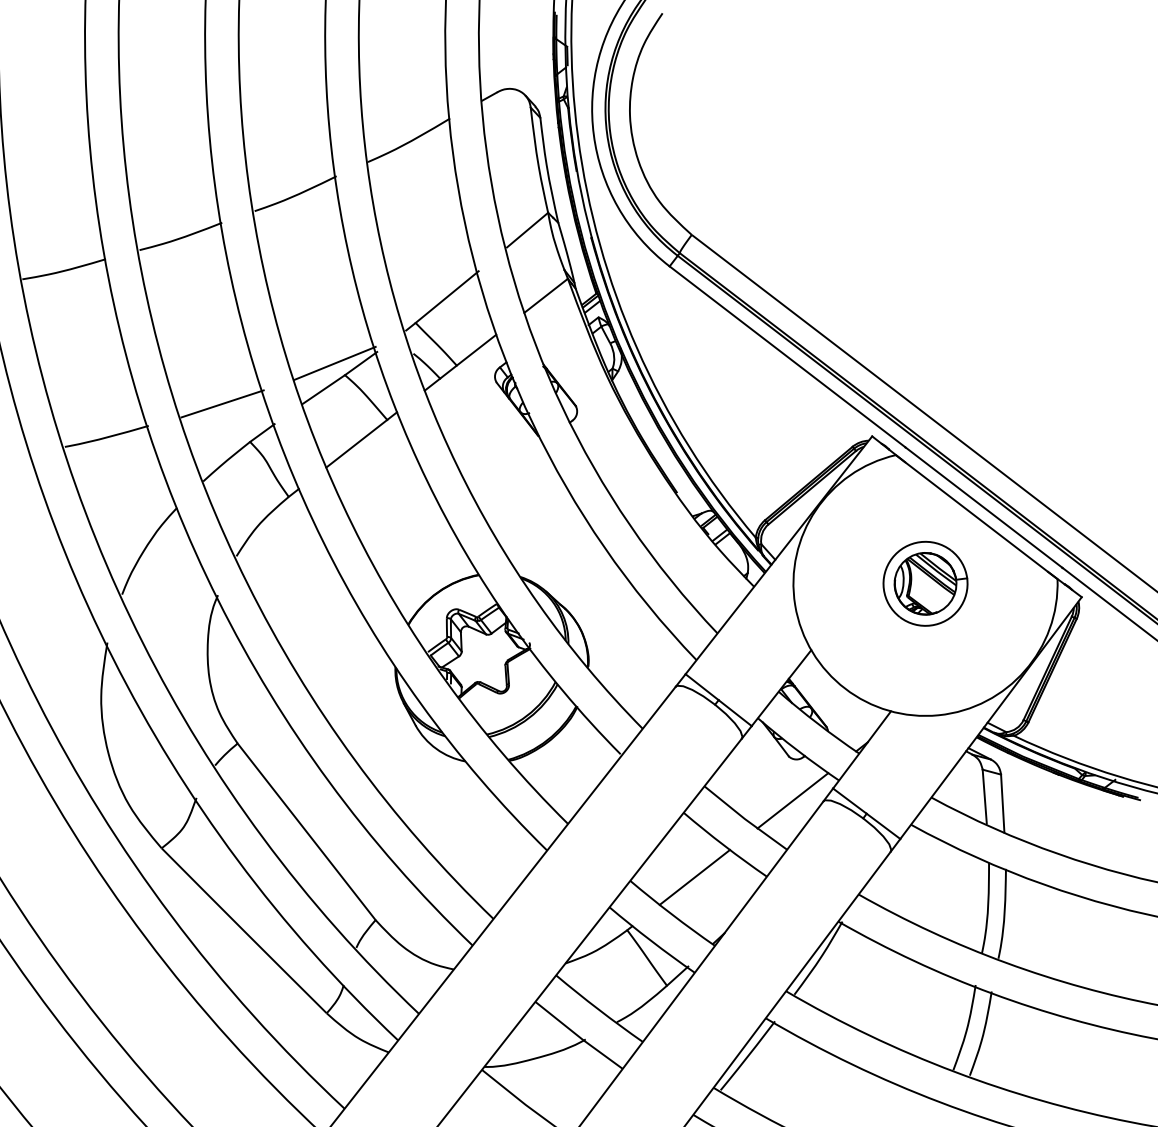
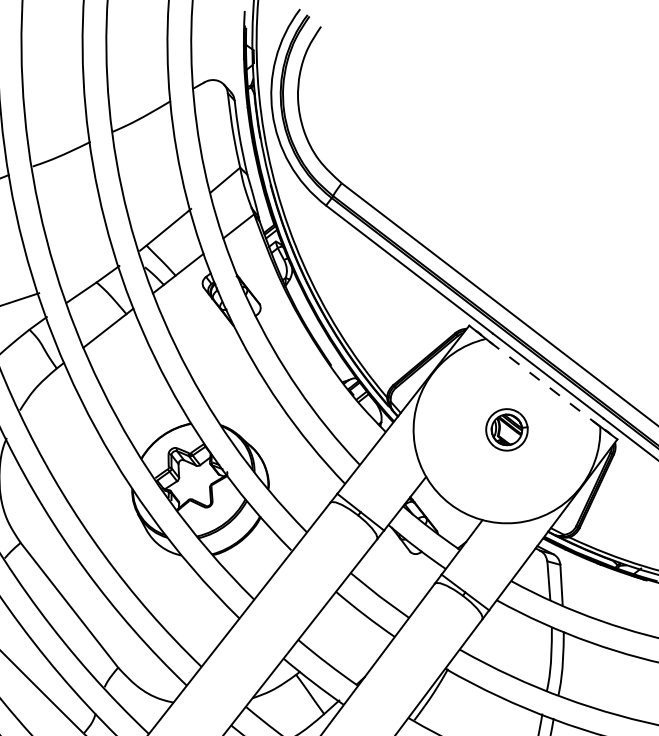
line: (334, 362) -> (89, 273), removed
line: (976, 517) -> (542, 383), solid -> dashed
part: (925, 583) -> (506, 429), size x0.7
line: (792, 800) -> (412, 583), removed
line: (694, 876) -> (343, 636), removed

